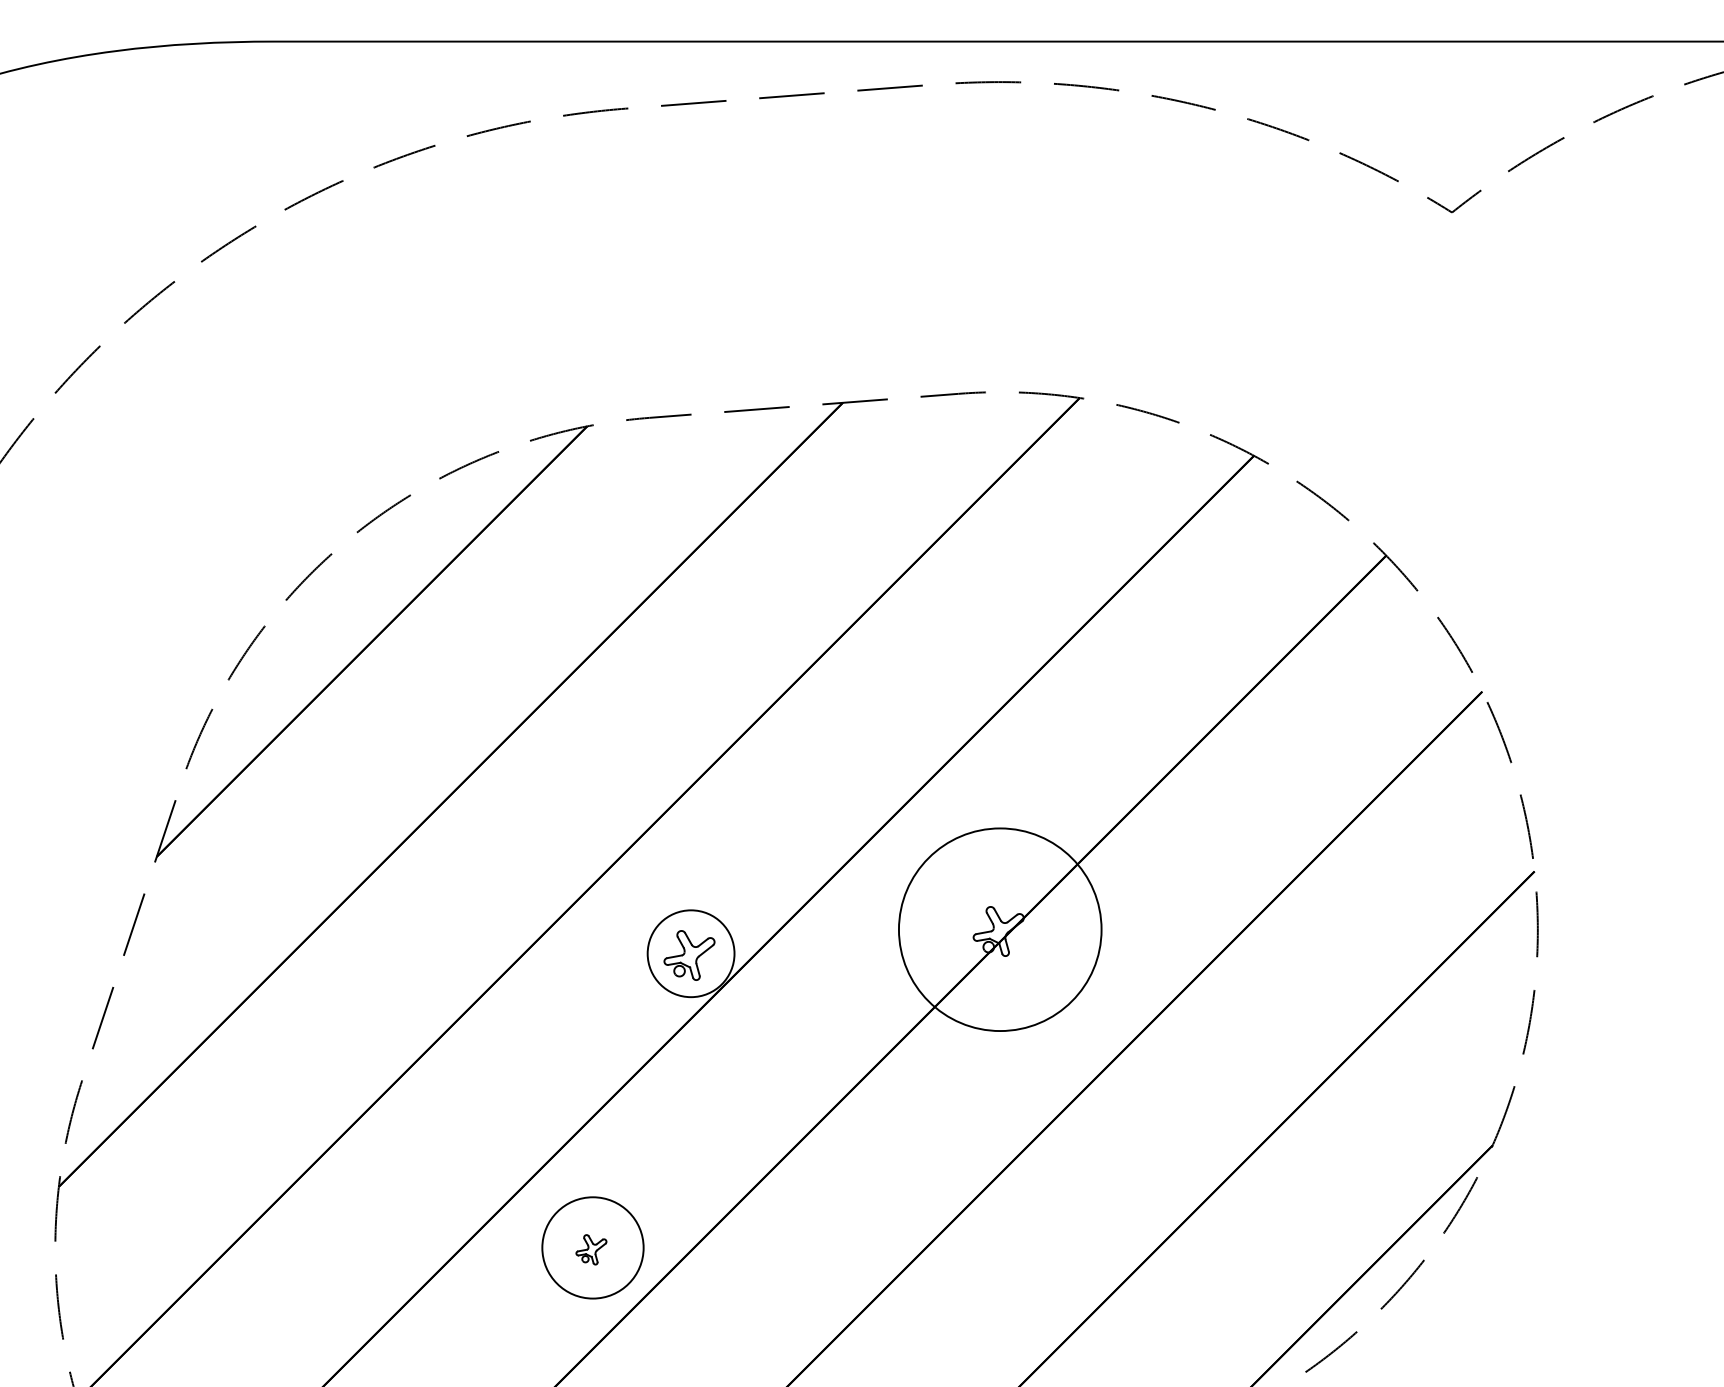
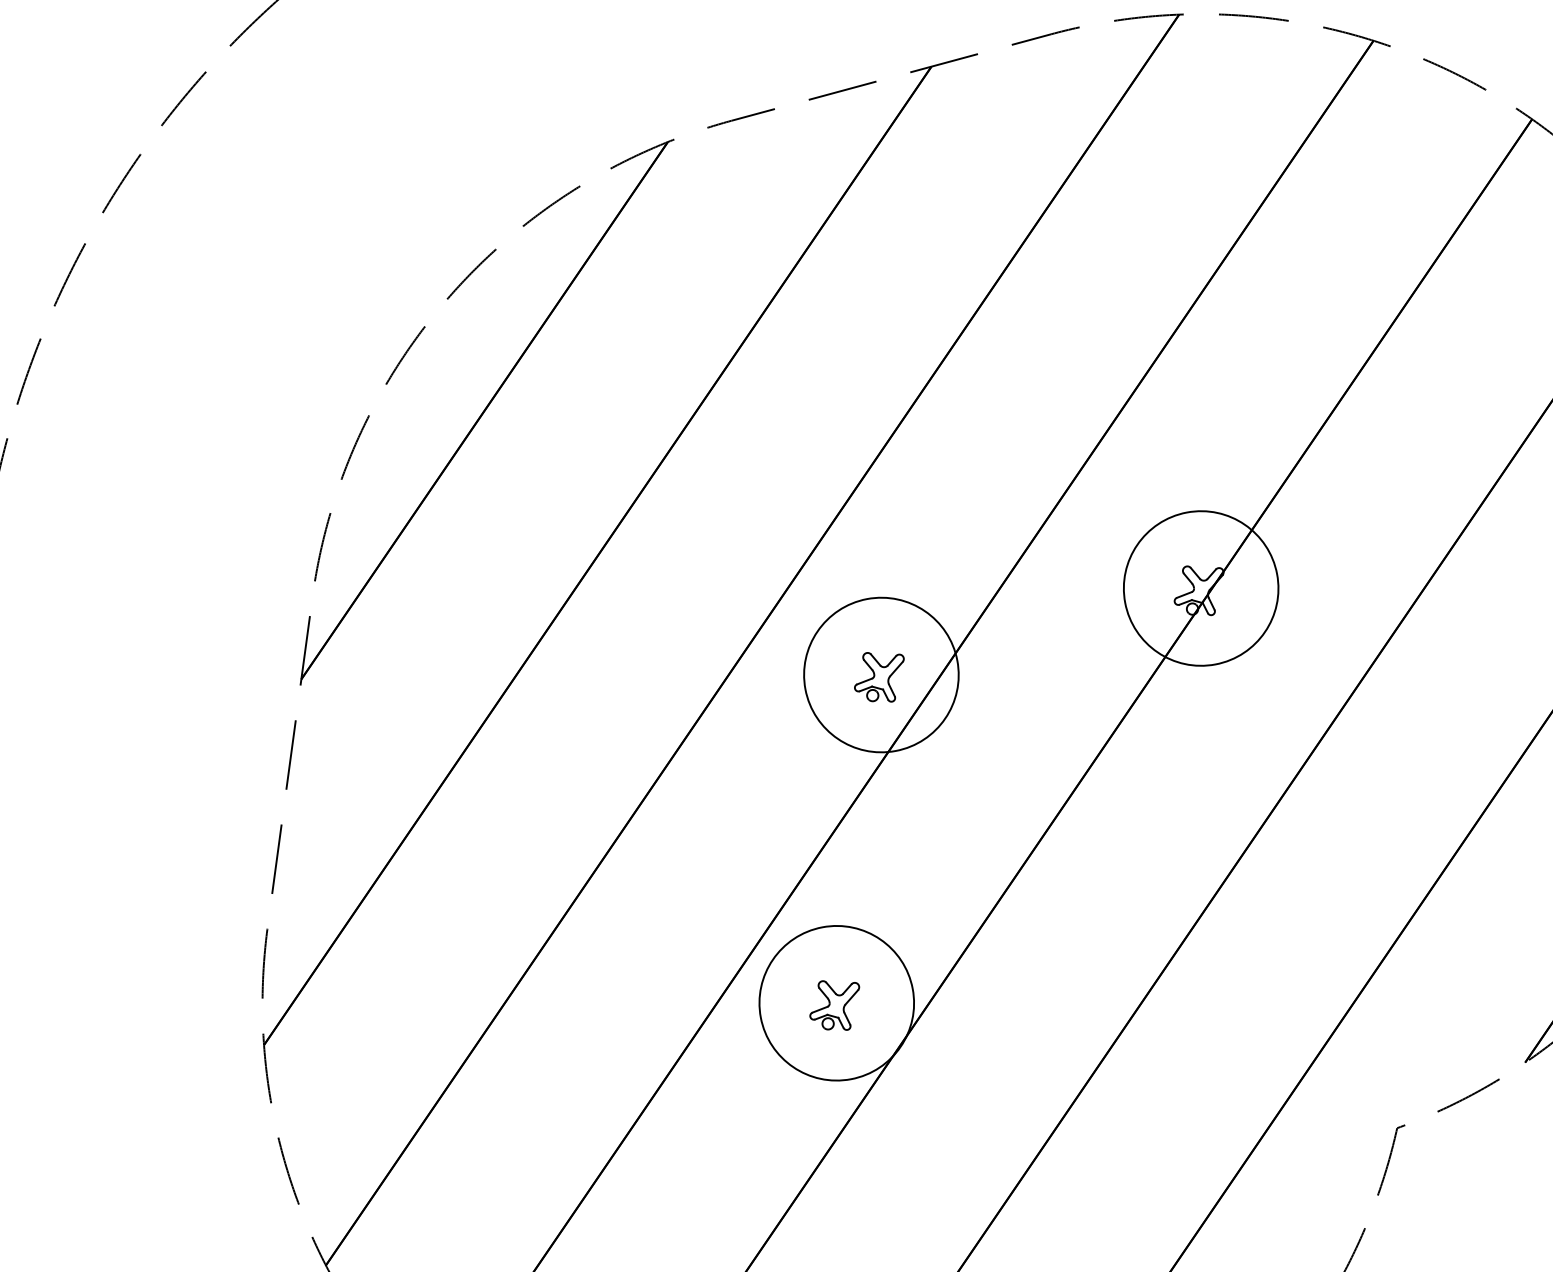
circle: (999, 929) -> (1200, 588), size x0.71
circle: (690, 953) -> (880, 674), size x1.67
circle: (592, 1247) -> (836, 1002), size x1.43
part: (591, 1249) -> (835, 1005), size x1.67

